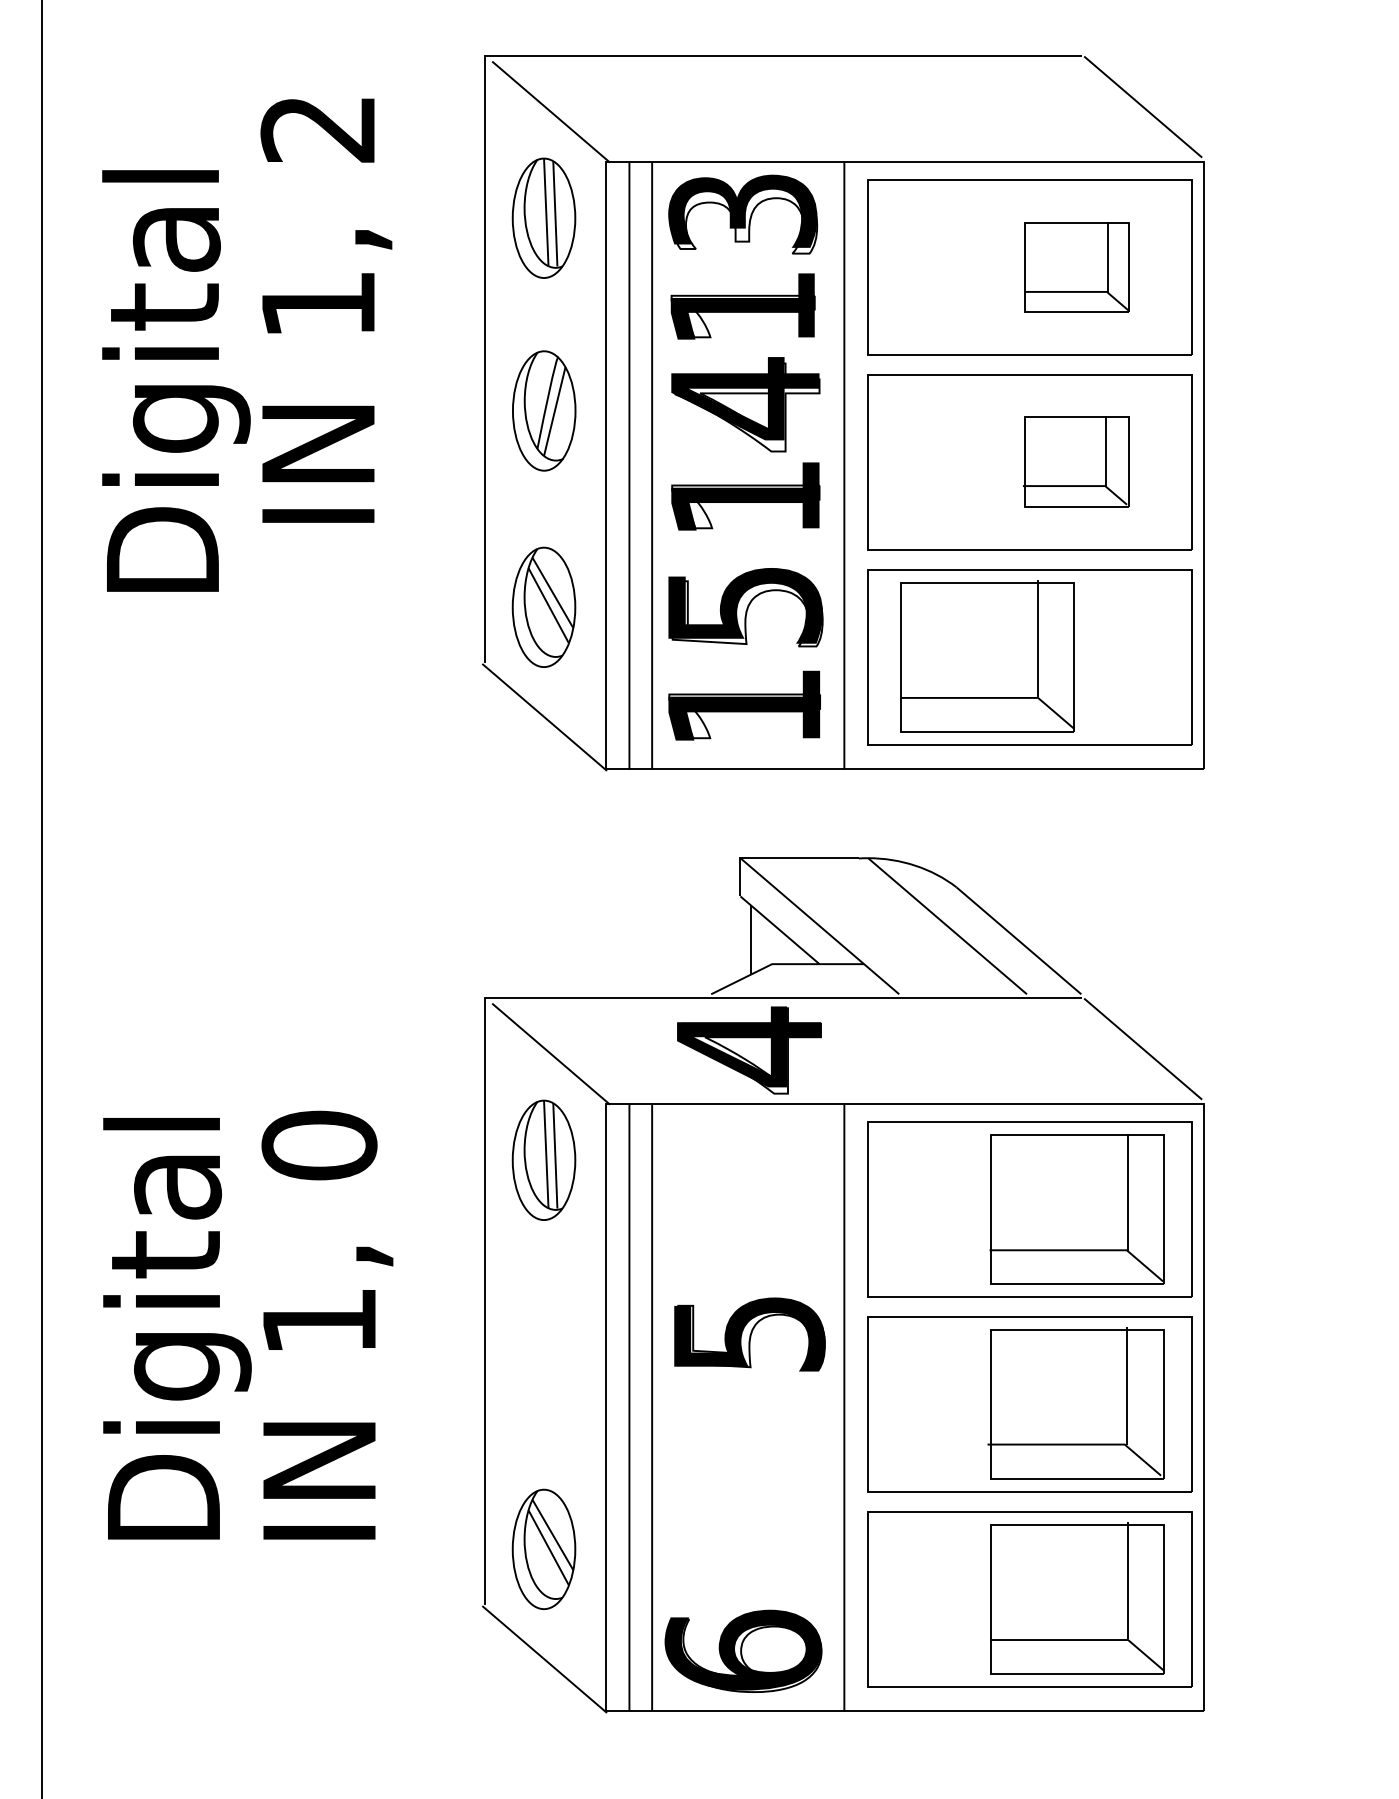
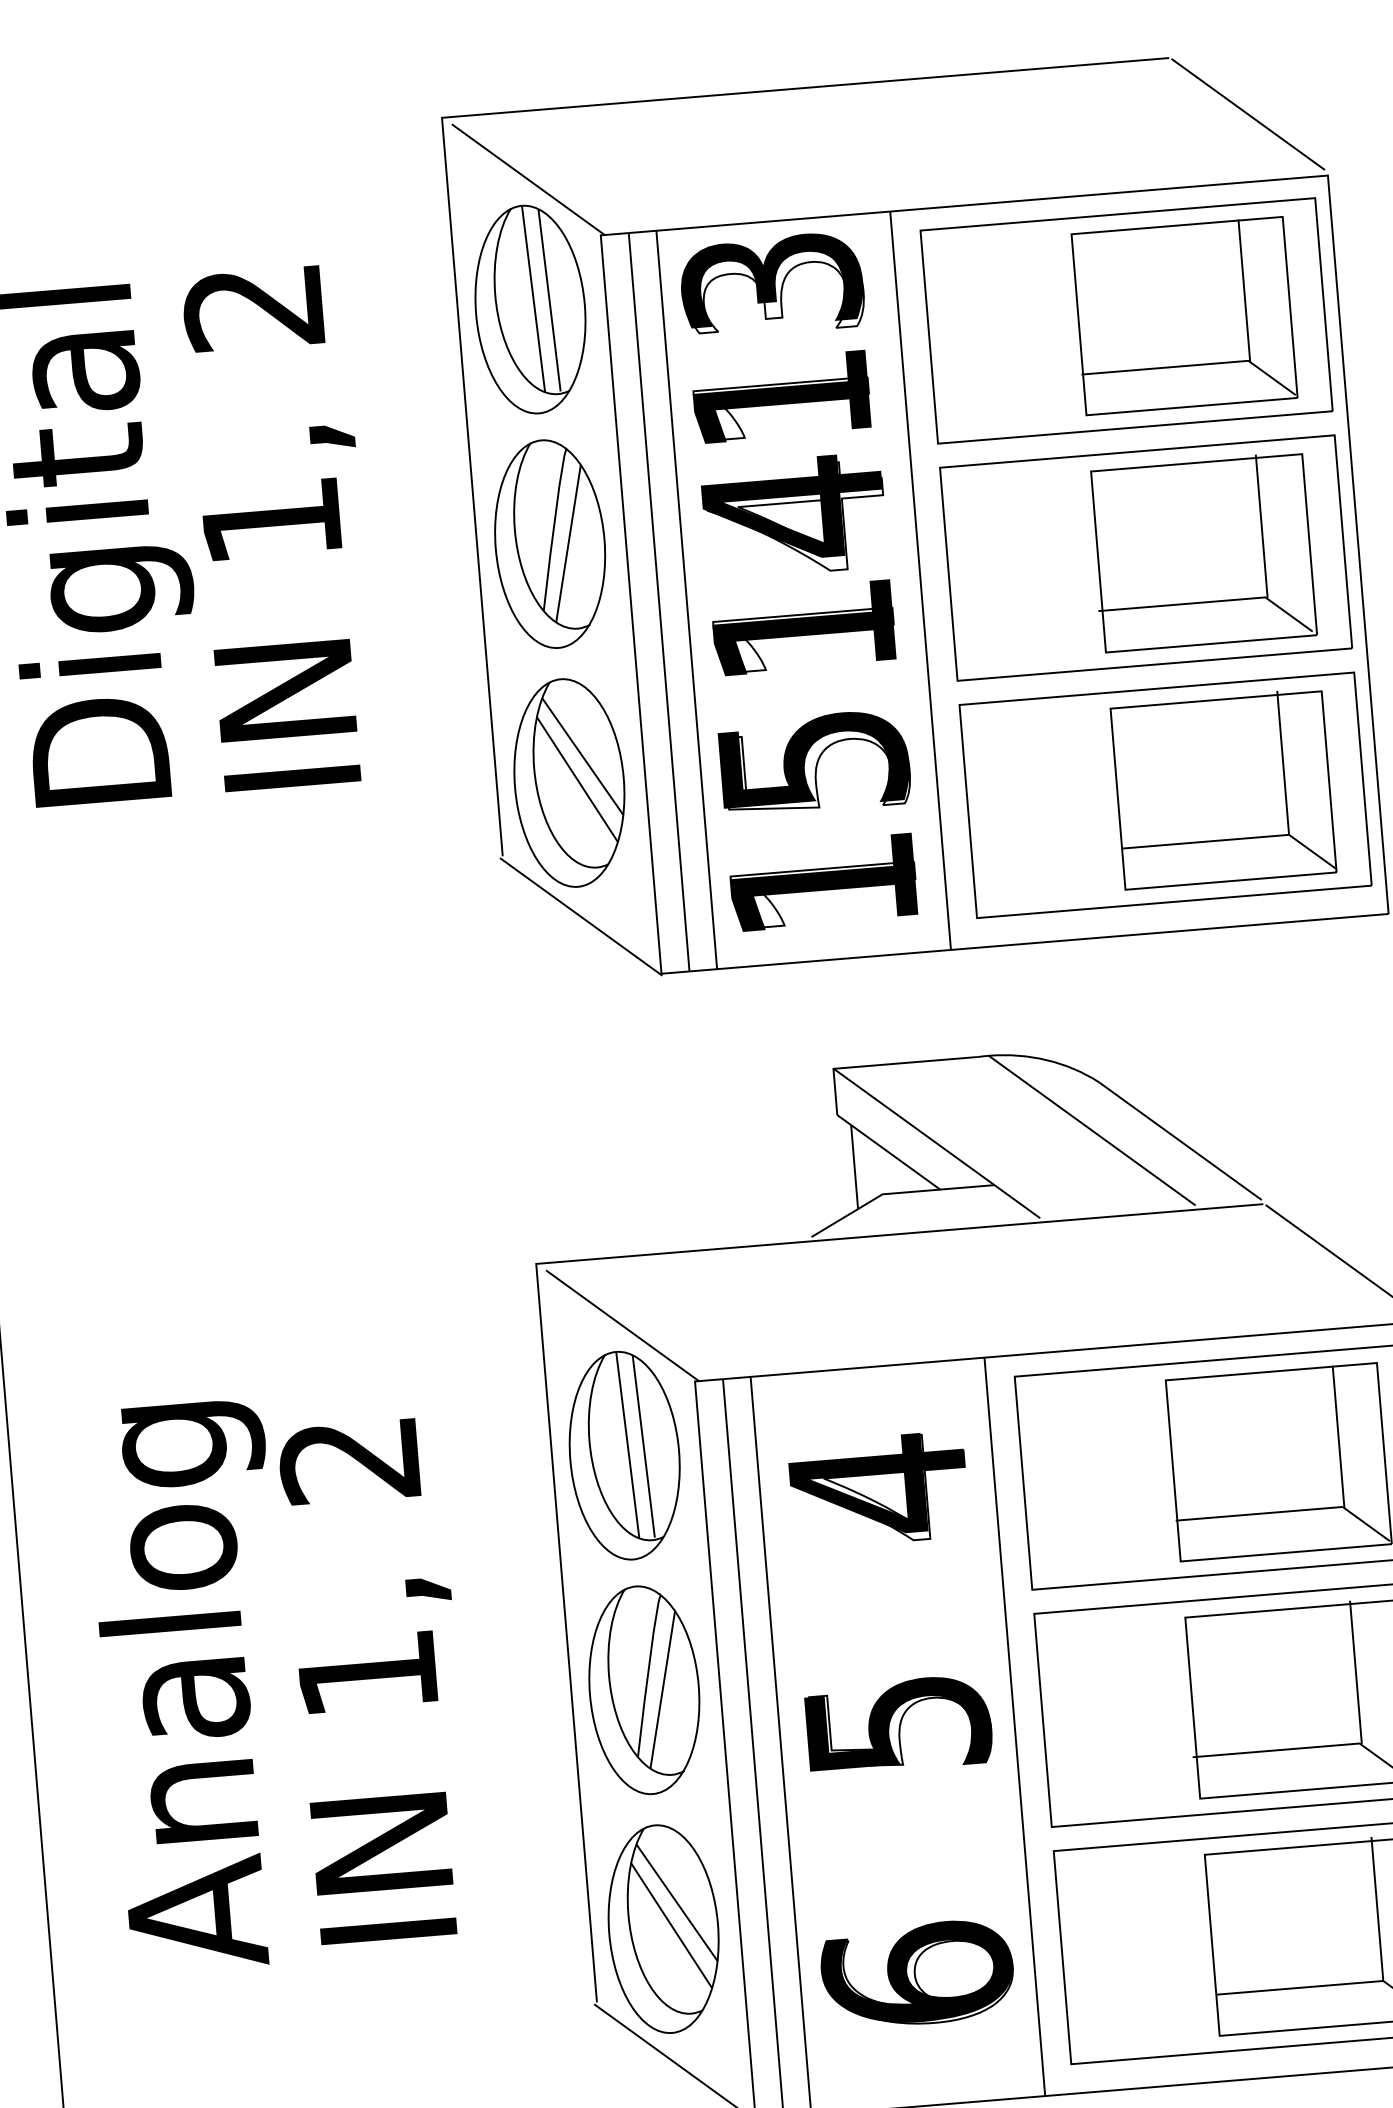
part: (543, 218) -> (529, 310), size x1.43
part: (1076, 267) -> (1183, 316), size x1.67
text: (326, 310) -> (281, 527), moved
part: (543, 410) -> (549, 543), size x1.43
part: (1075, 461) -> (1201, 552), size x1.67
part: (543, 607) -> (568, 783), size x1.43
part: (987, 656) -> (1223, 789), moved
part: (749, 1050) -> (879, 1490), moved
text: (319, 1145) -> (350, 1460), 0 -> 2
part: (543, 1160) -> (624, 1456), size x1.43
text: (177, 1319) -> (194, 1686), Digital -> Analog
part: (749, 1334) -> (898, 1725), moved
part: (543, 1352) -> (643, 1689), added
part: (543, 1549) -> (662, 1929), size x1.43
part: (743, 1650) -> (917, 1973), moved

